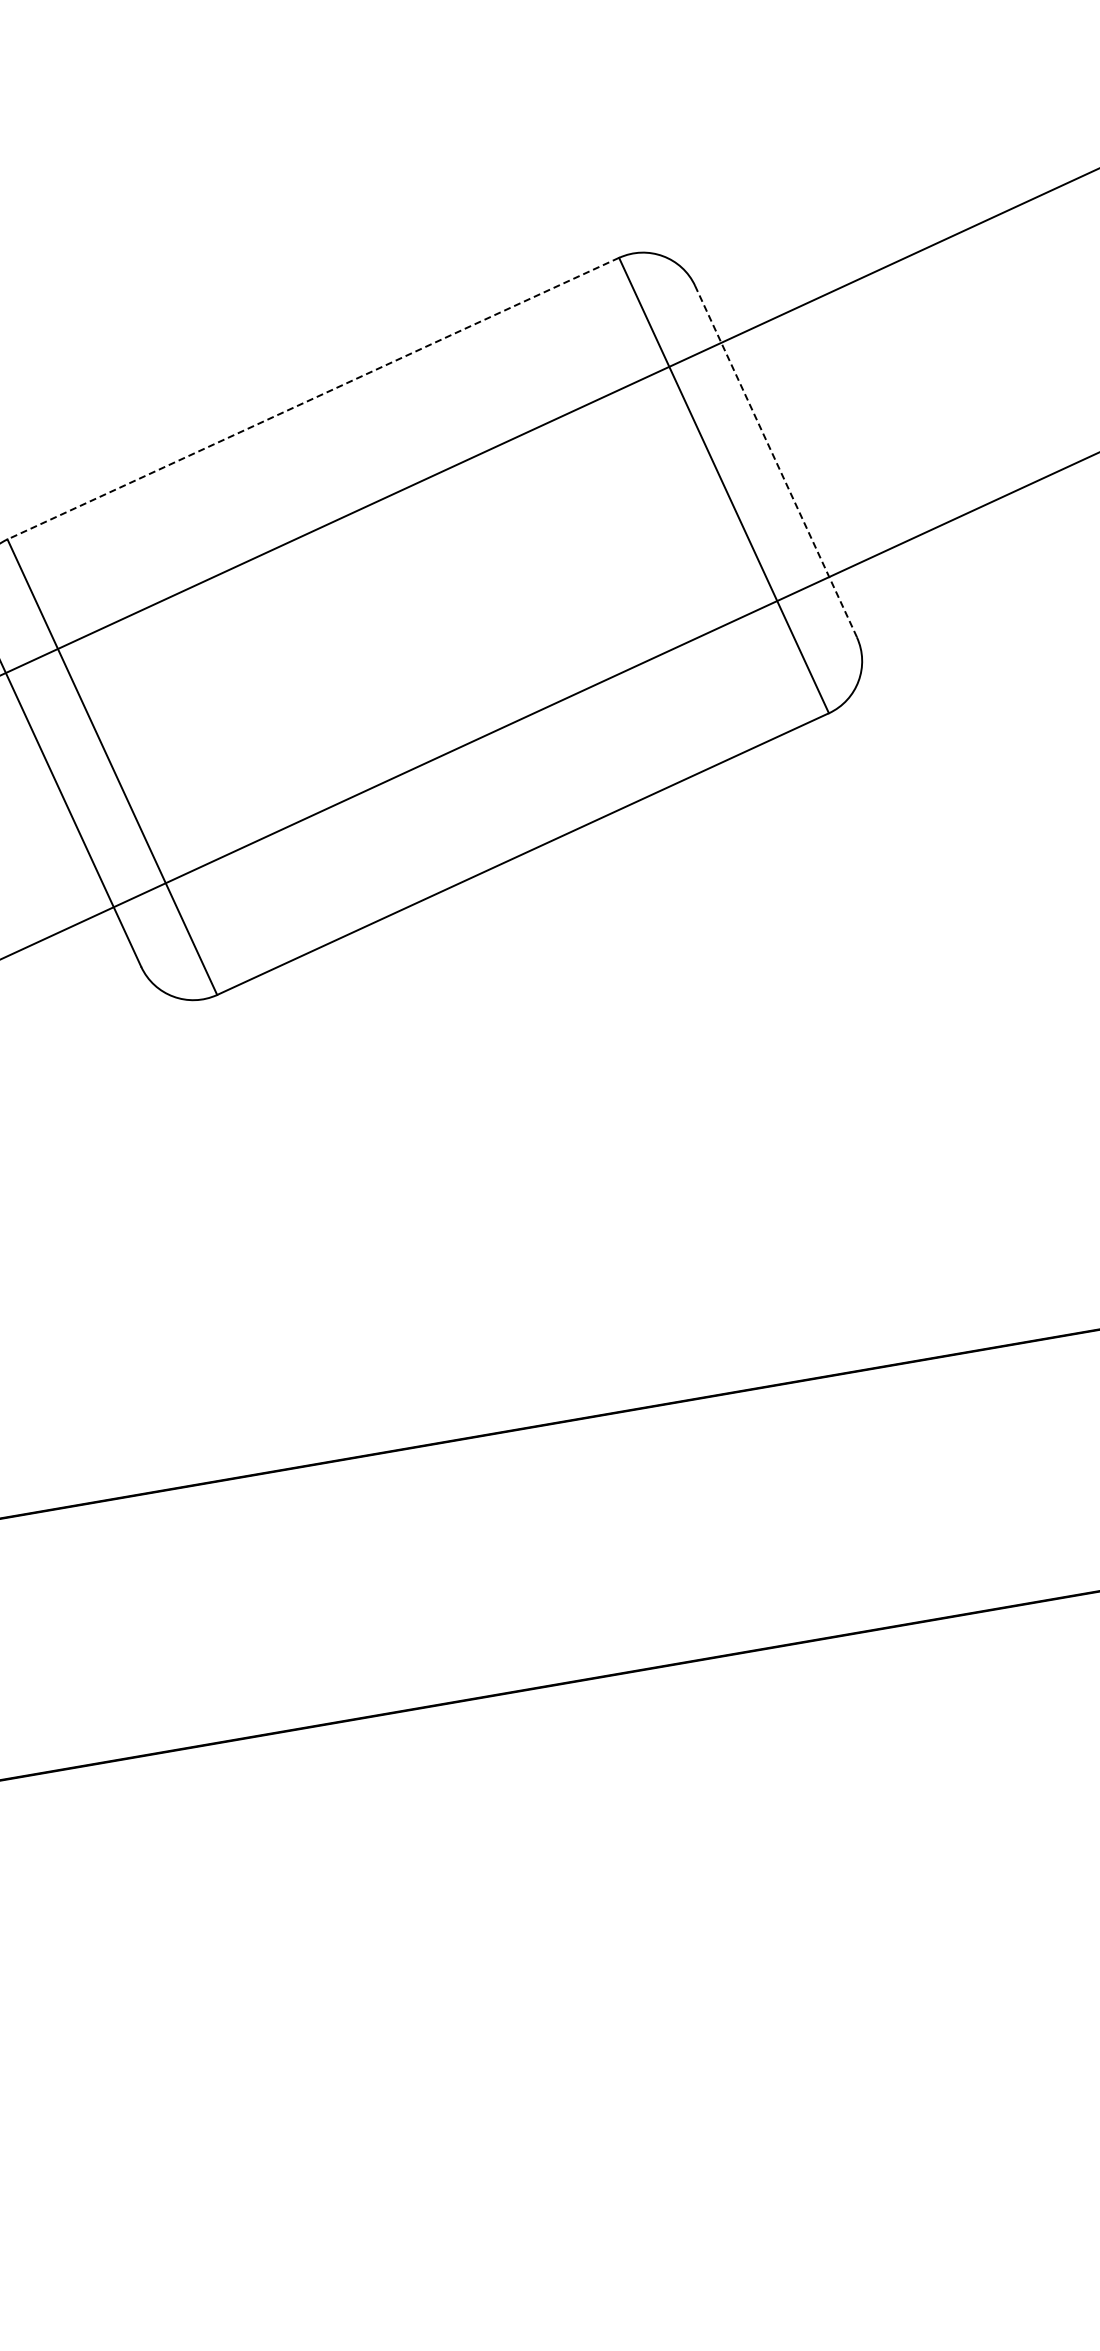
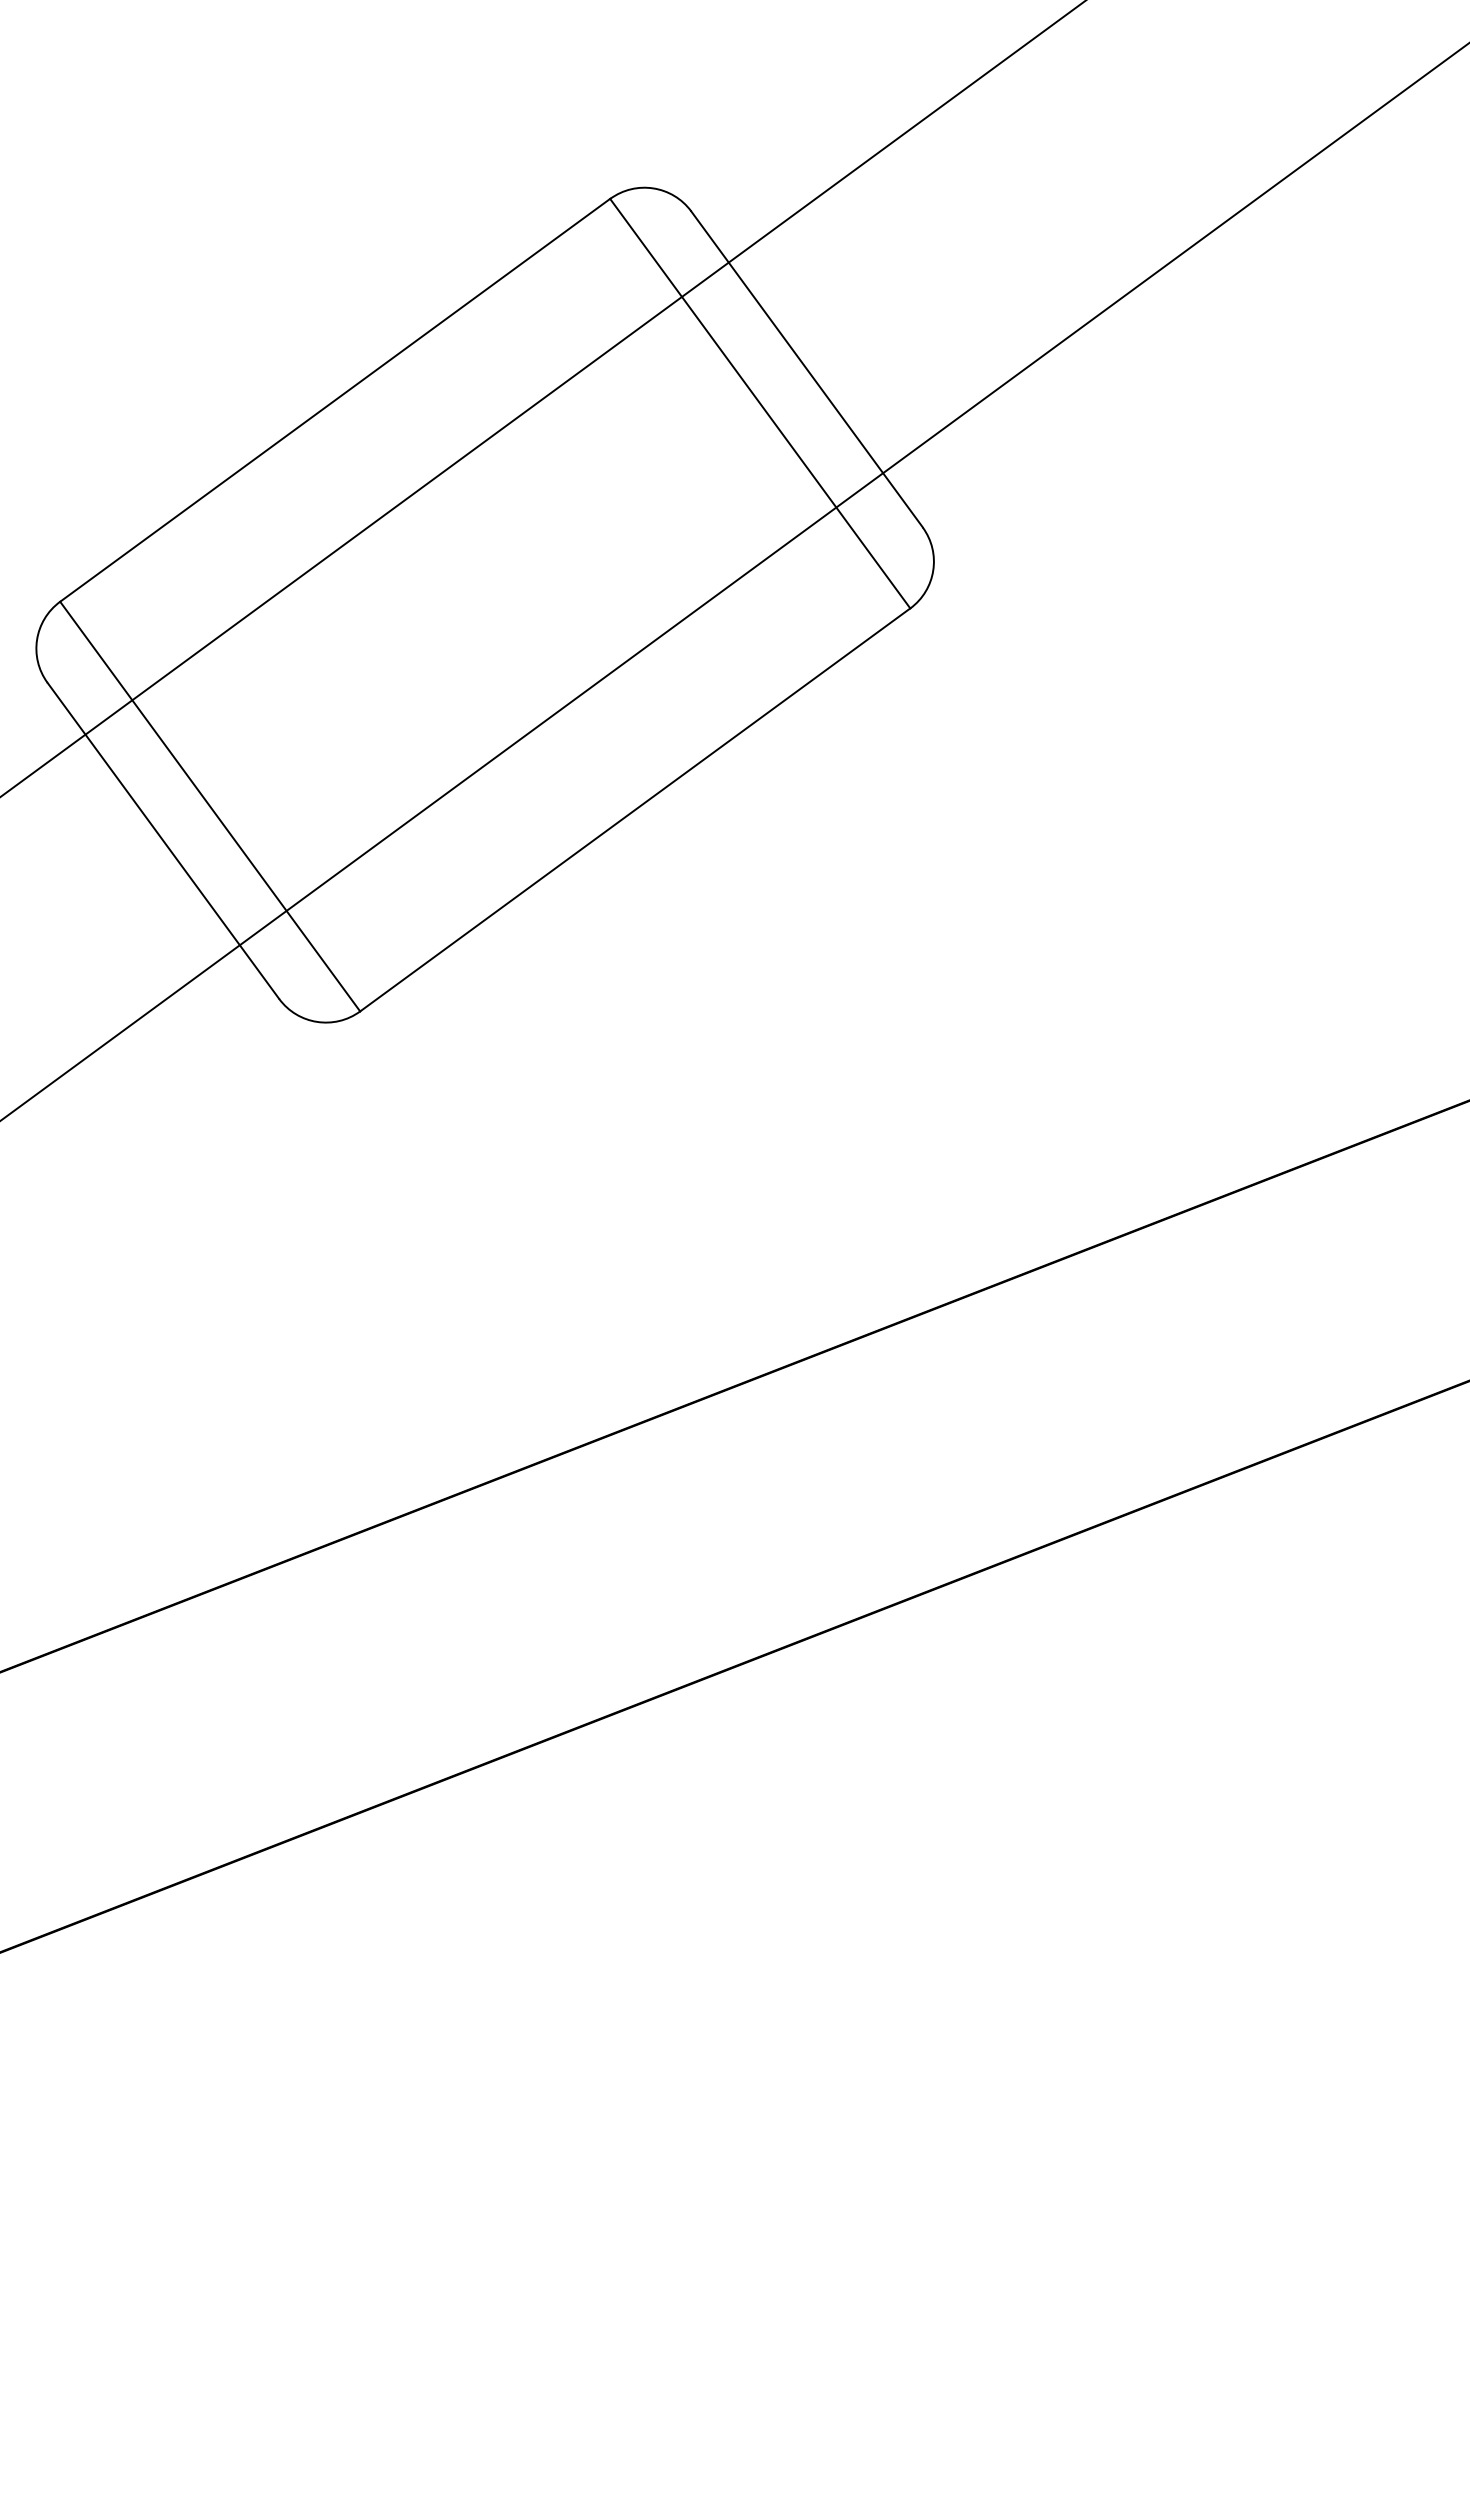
line: (313, 398) -> (335, 400), dashed -> solid
line: (776, 461) -> (807, 369), dashed -> solid

